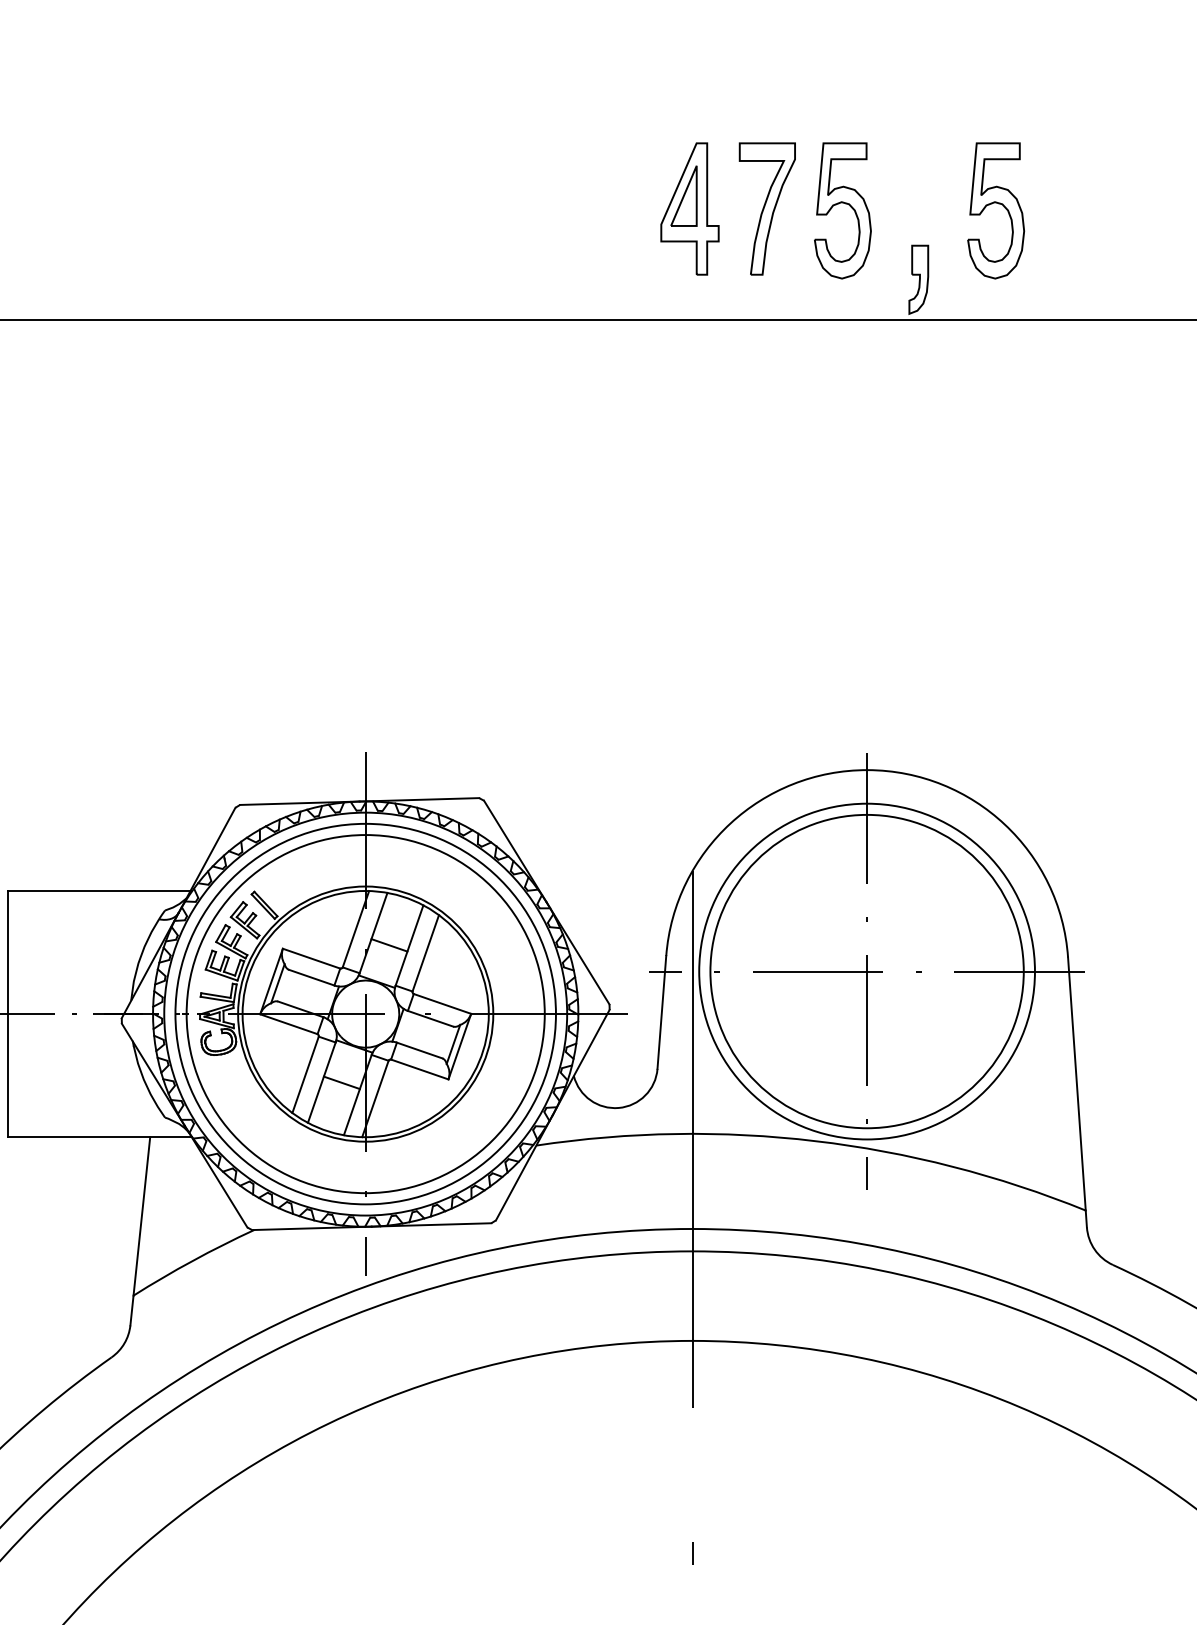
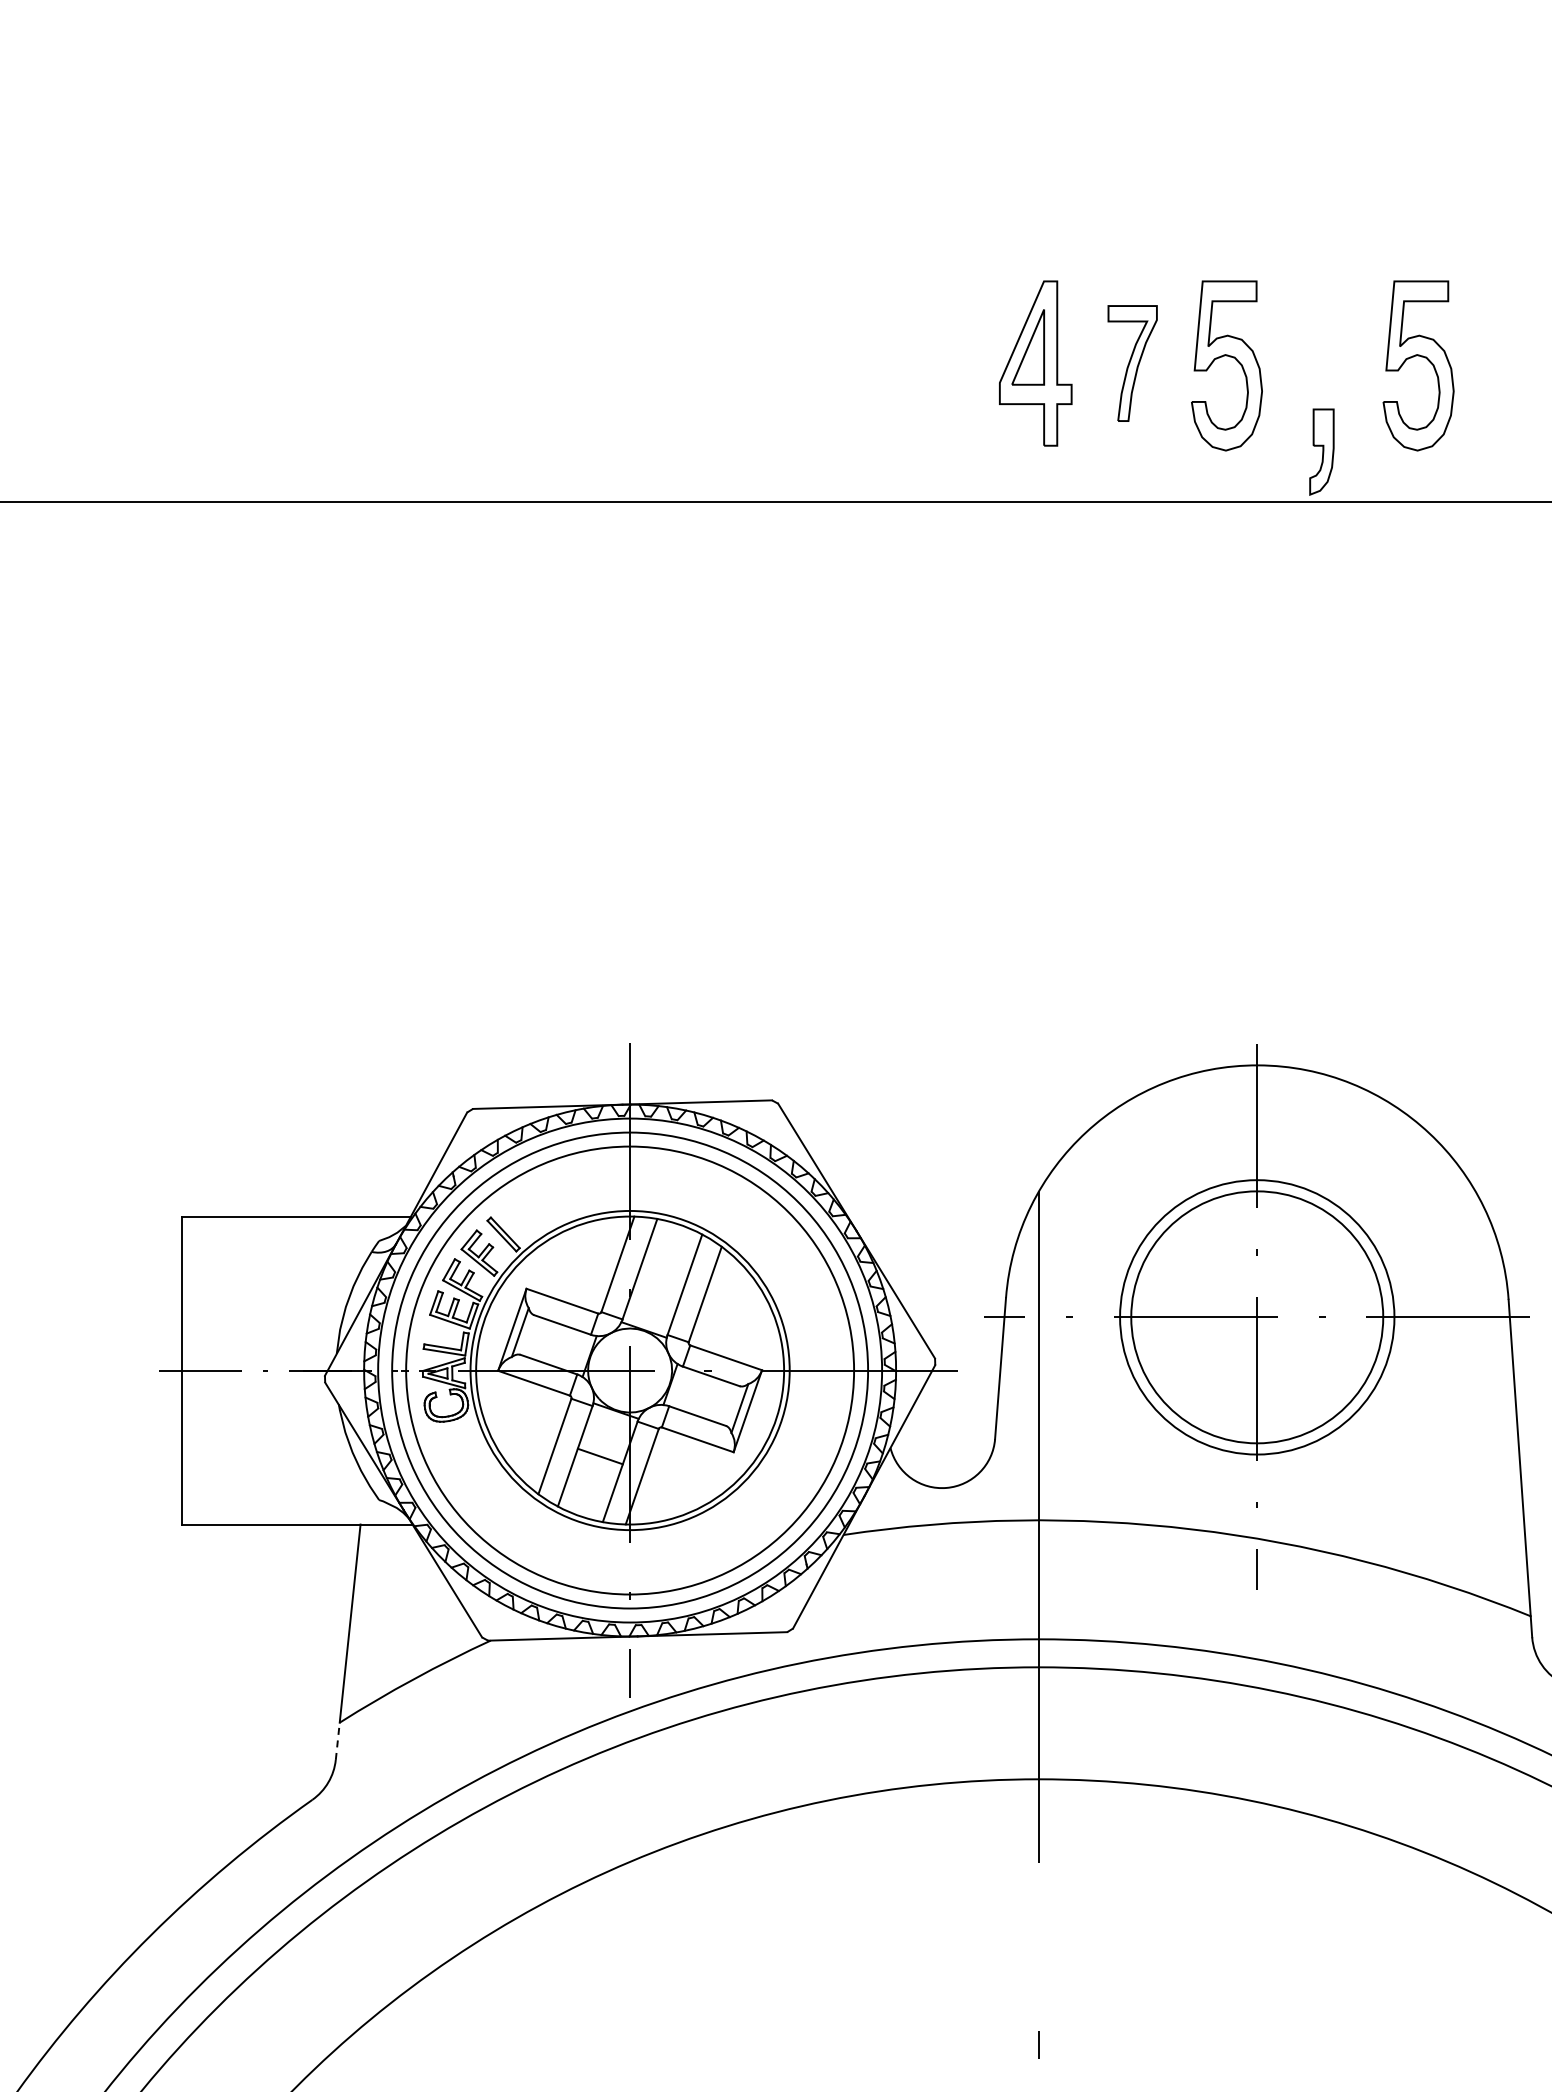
part: (767, 208) -> (1132, 363), size x0.7
line: (389, 945) -> (659, 1284), removed
circle: (867, 971) -> (1257, 1317), size x0.6
circle: (867, 971) -> (1257, 1317), size x0.7
line: (131, 1310) -> (337, 1741), solid -> dashed

